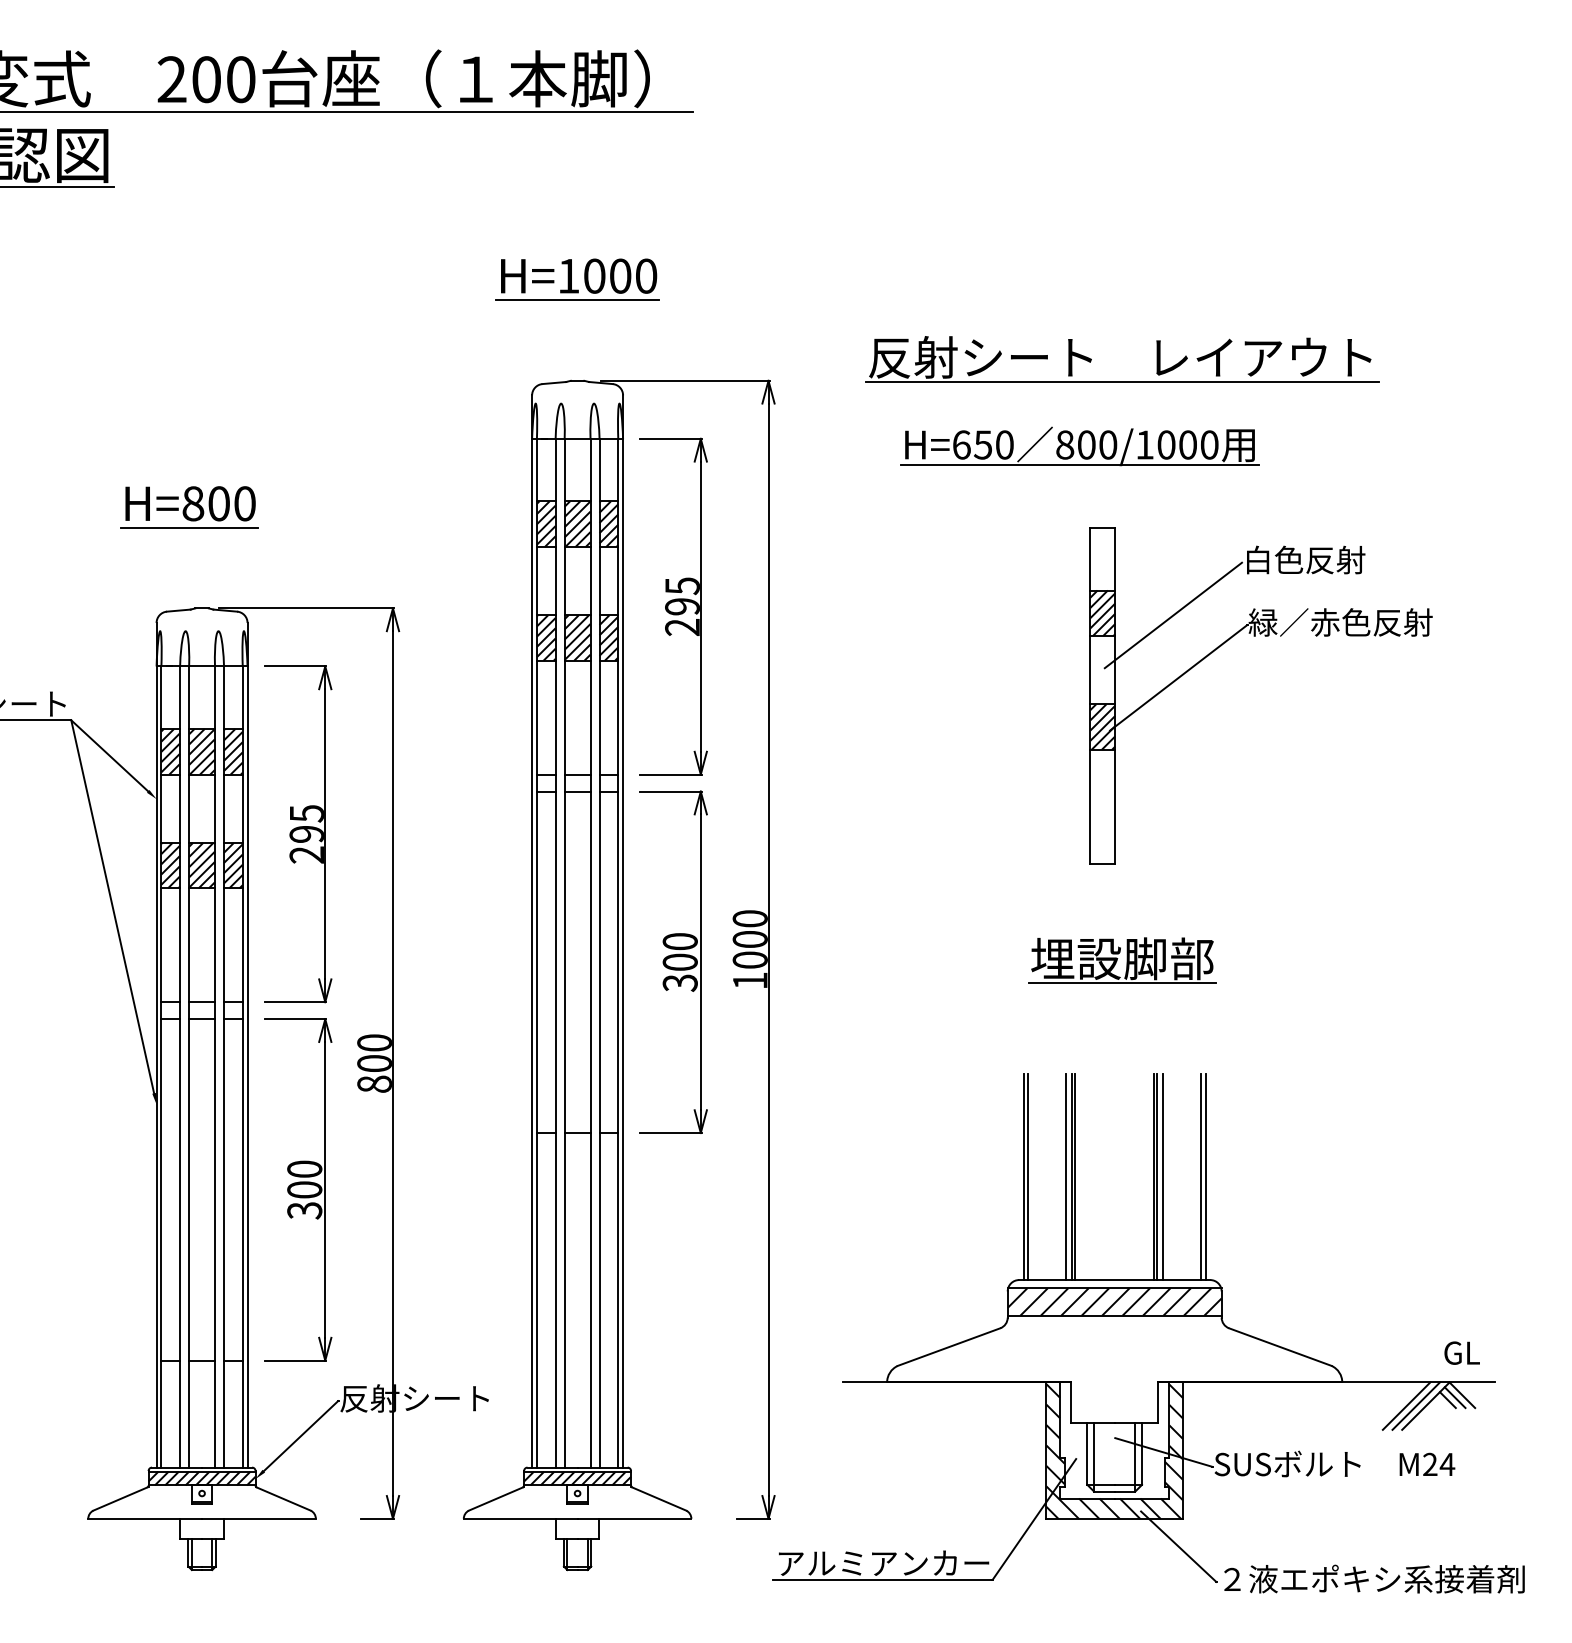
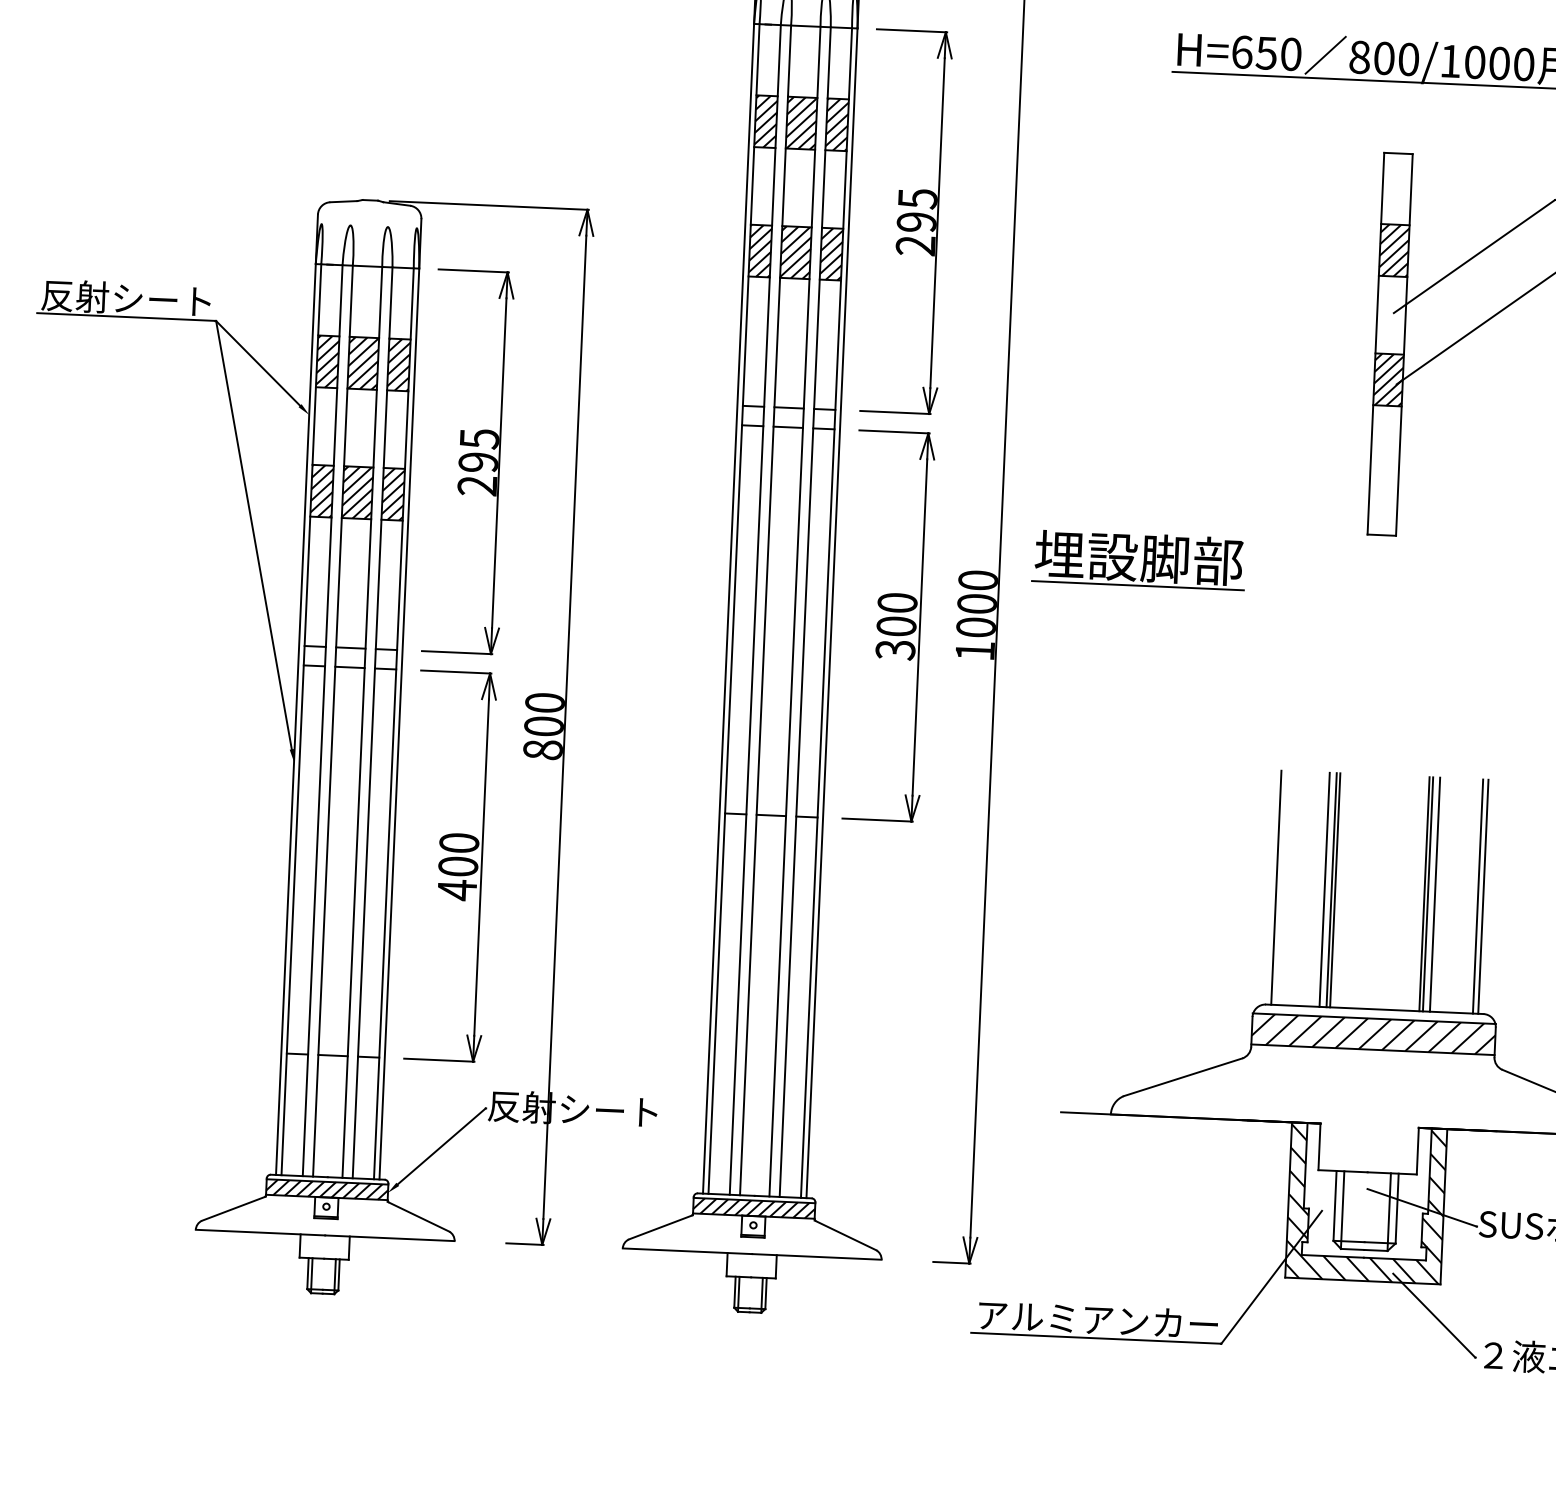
part: (189, 507) -> (361, 84), removed
part: (1122, 960) -> (1138, 559), moved
line: (1028, 1177) -> (1281, 888), removed
text: (304, 1210) -> (456, 889), 300 -> 400

